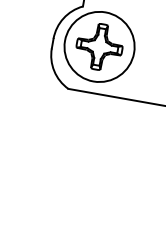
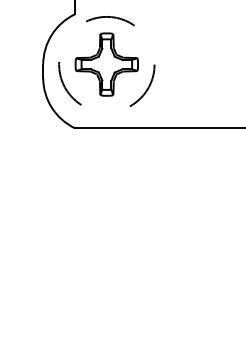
circle: (99, 46) -> (106, 64), solid -> dashed

